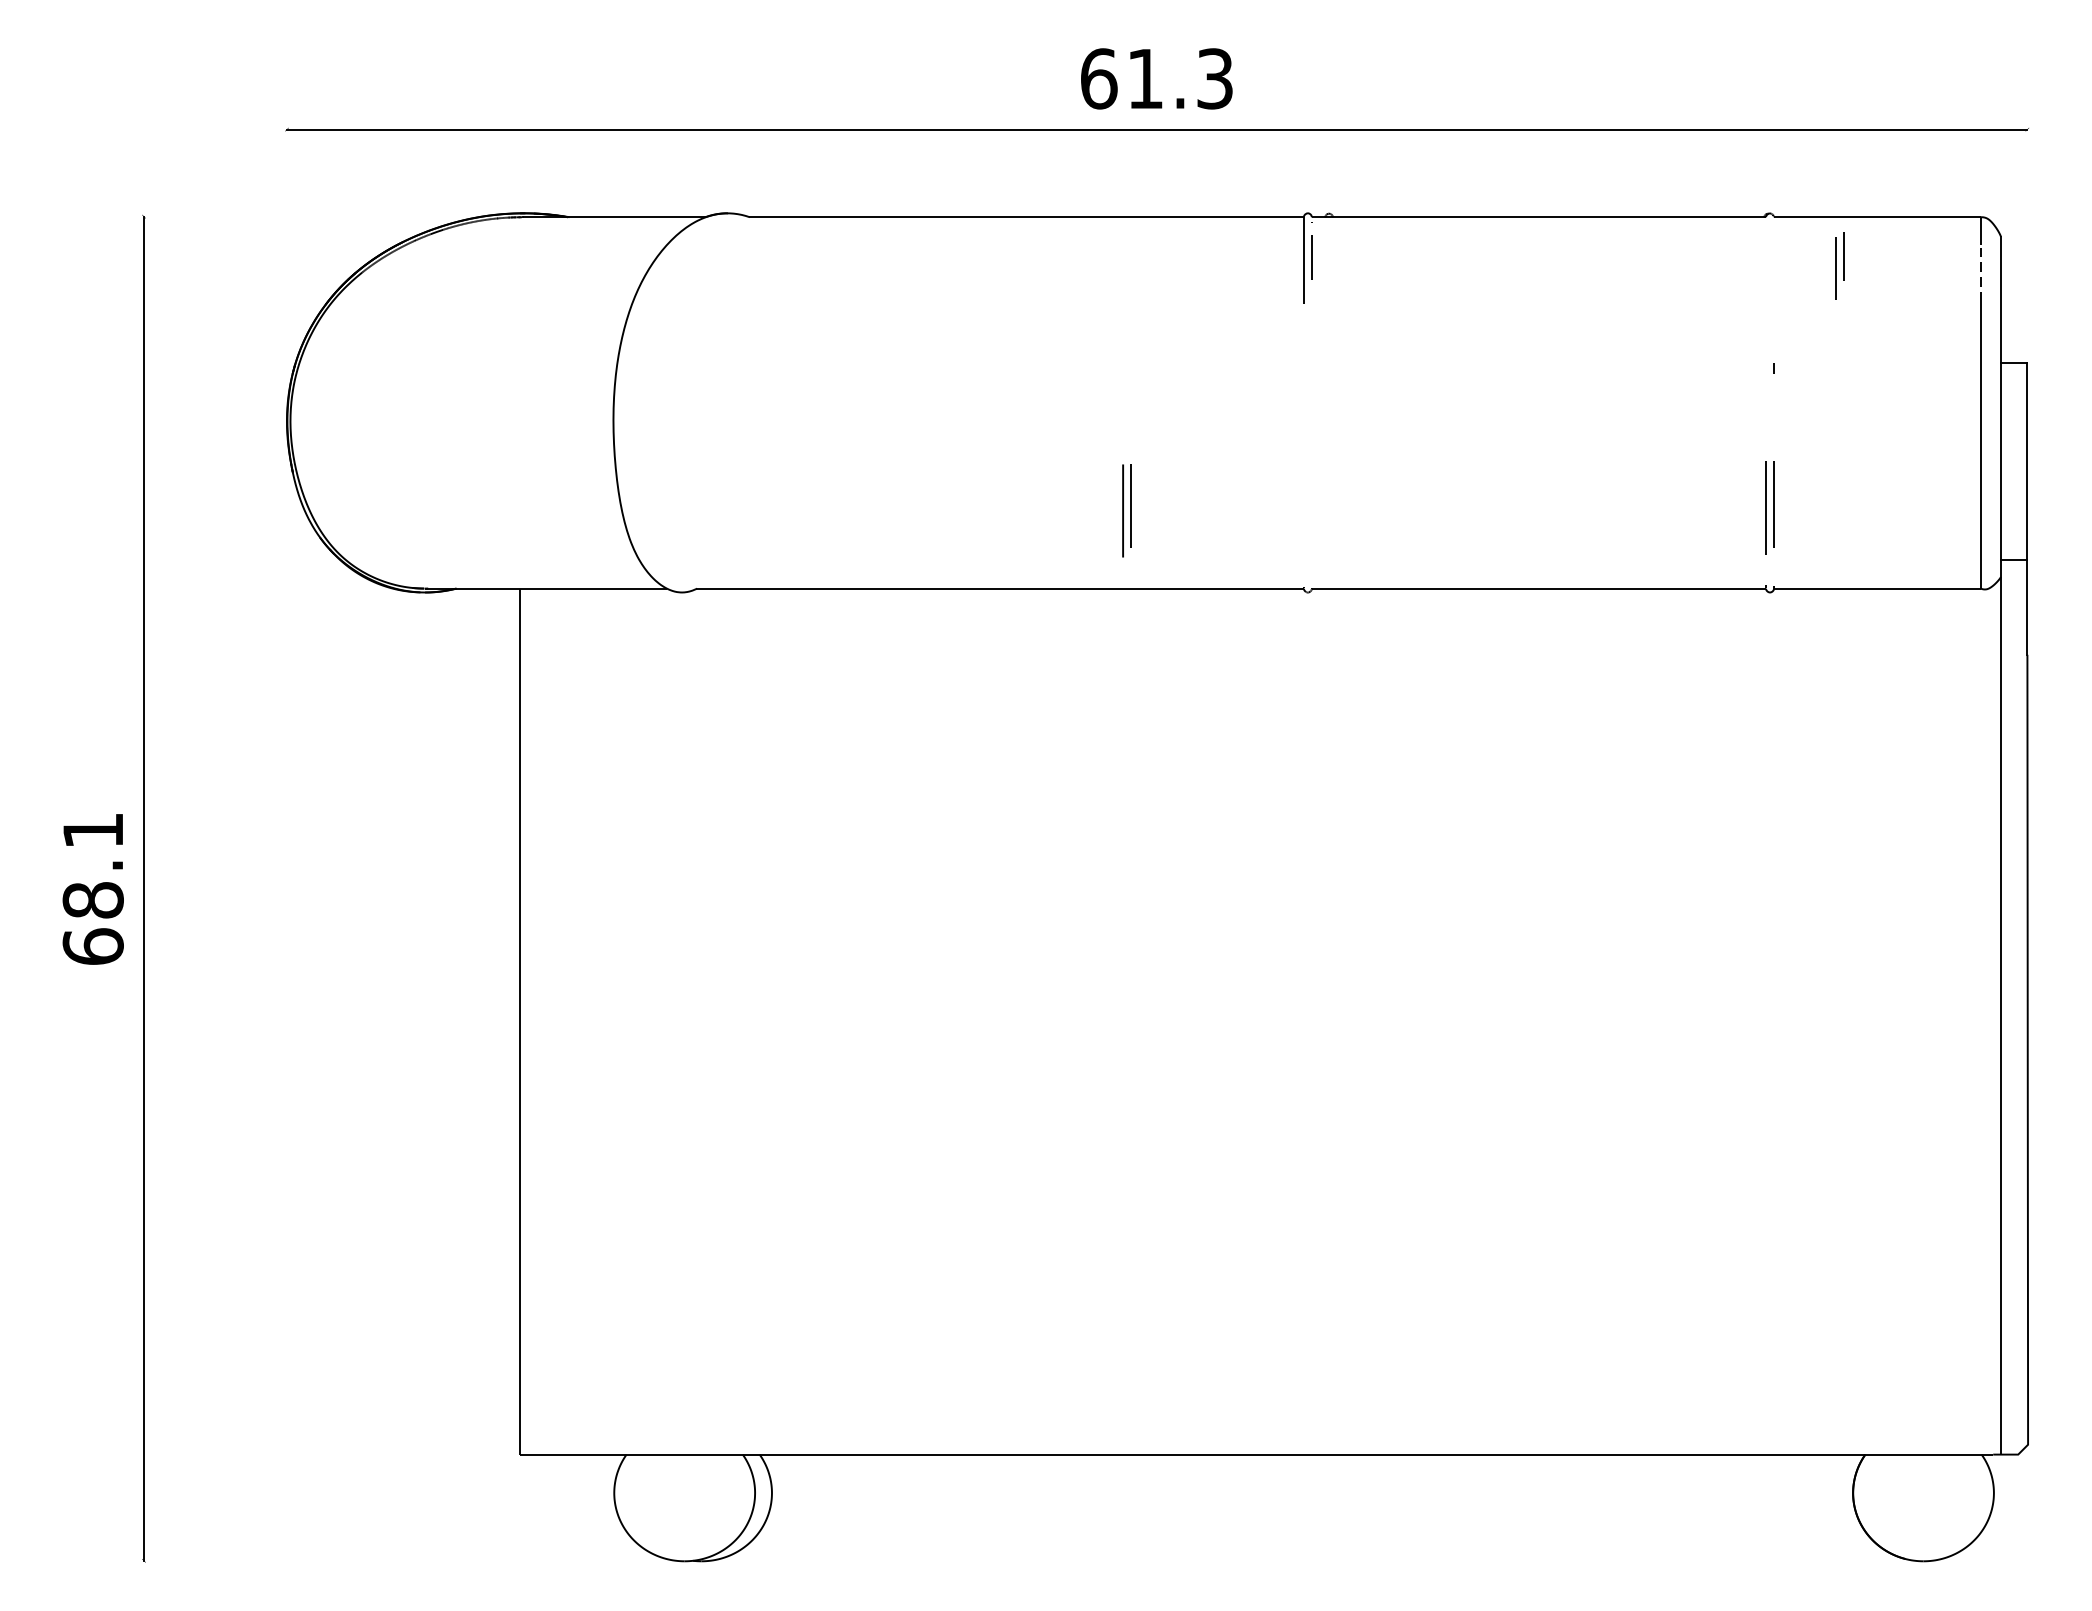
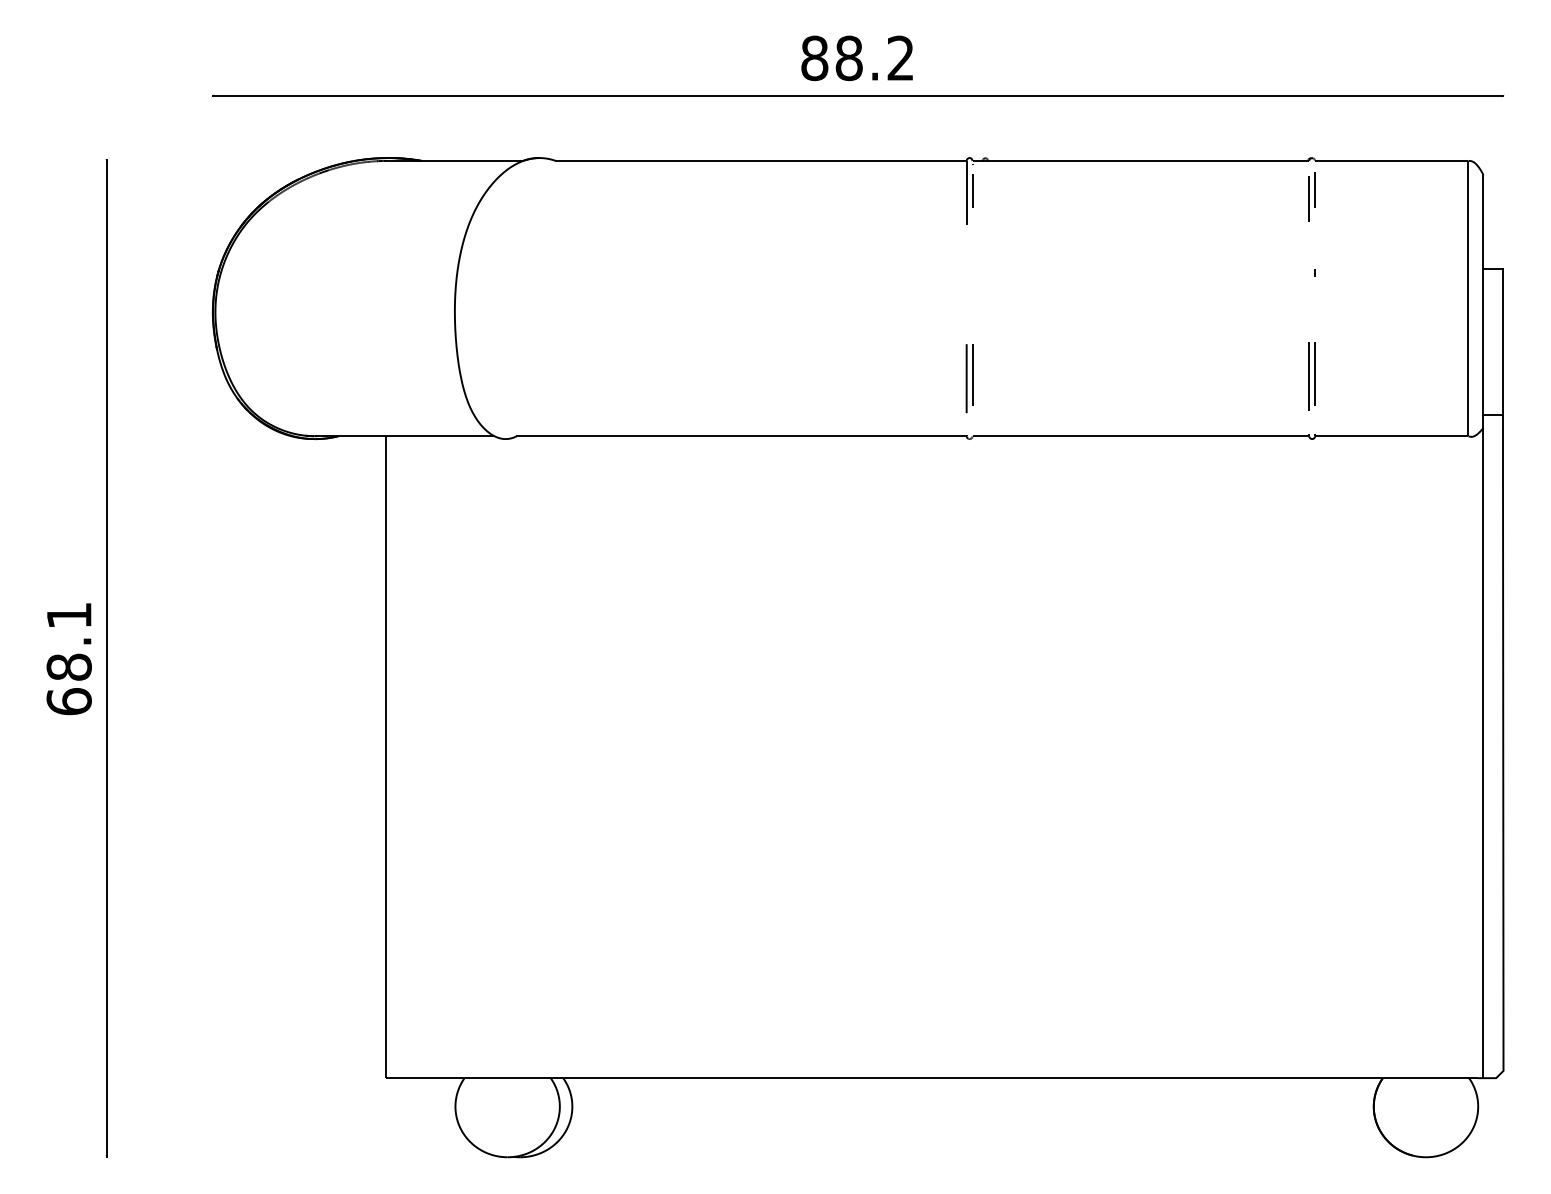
text: (1156, 79) -> (857, 58), 61.3 -> 88.2
part: (1839, 265) -> (1311, 196), moved
line: (1980, 273) -> (1468, 202), dashed -> solid
part: (1126, 510) -> (969, 378), moved

